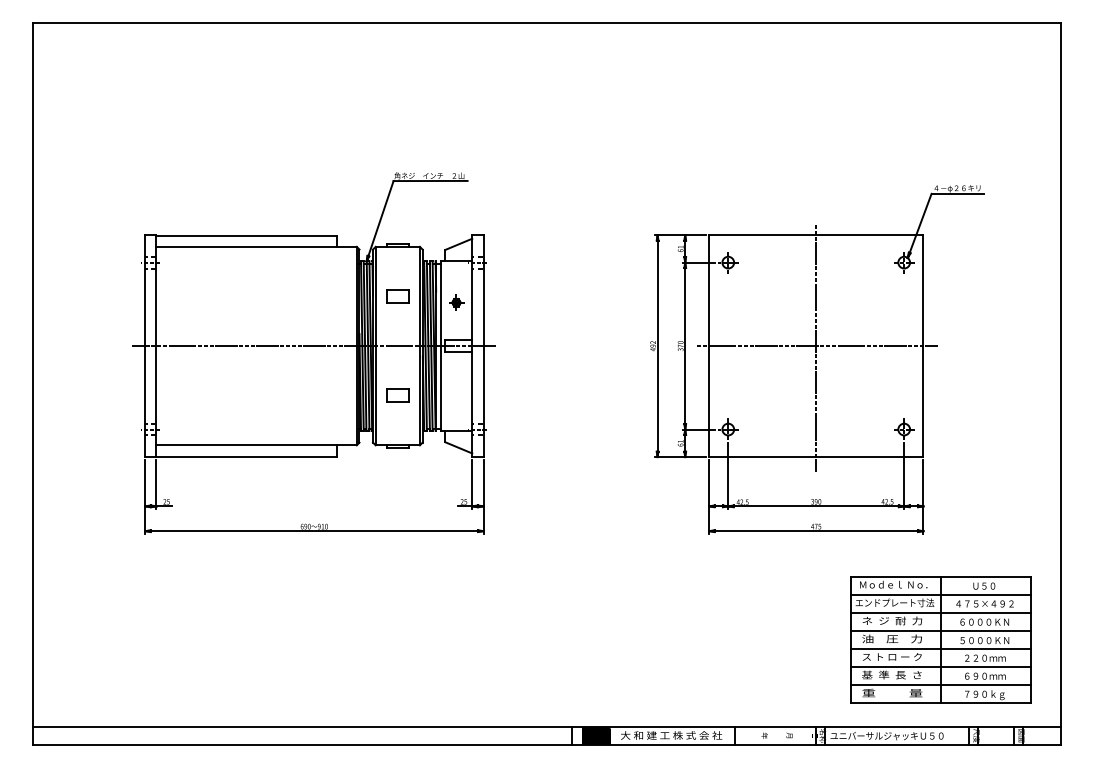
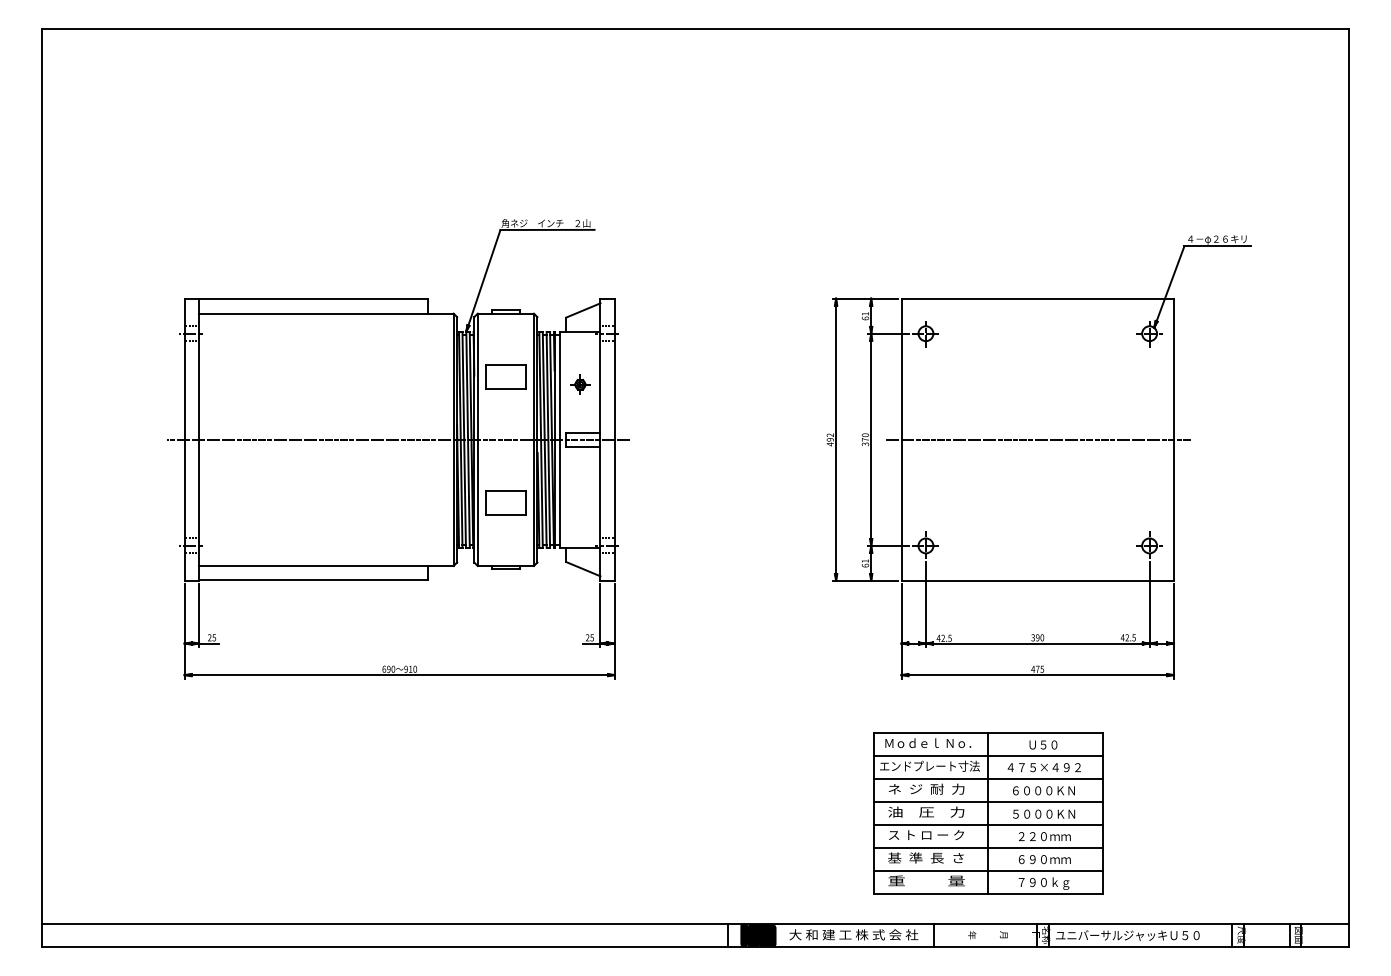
part: (397, 296) -> (505, 376), size x1.4
line: (816, 348) -> (1037, 442), removed
part: (397, 395) -> (505, 502), size x1.4
part: (941, 640) -> (988, 813), moved

